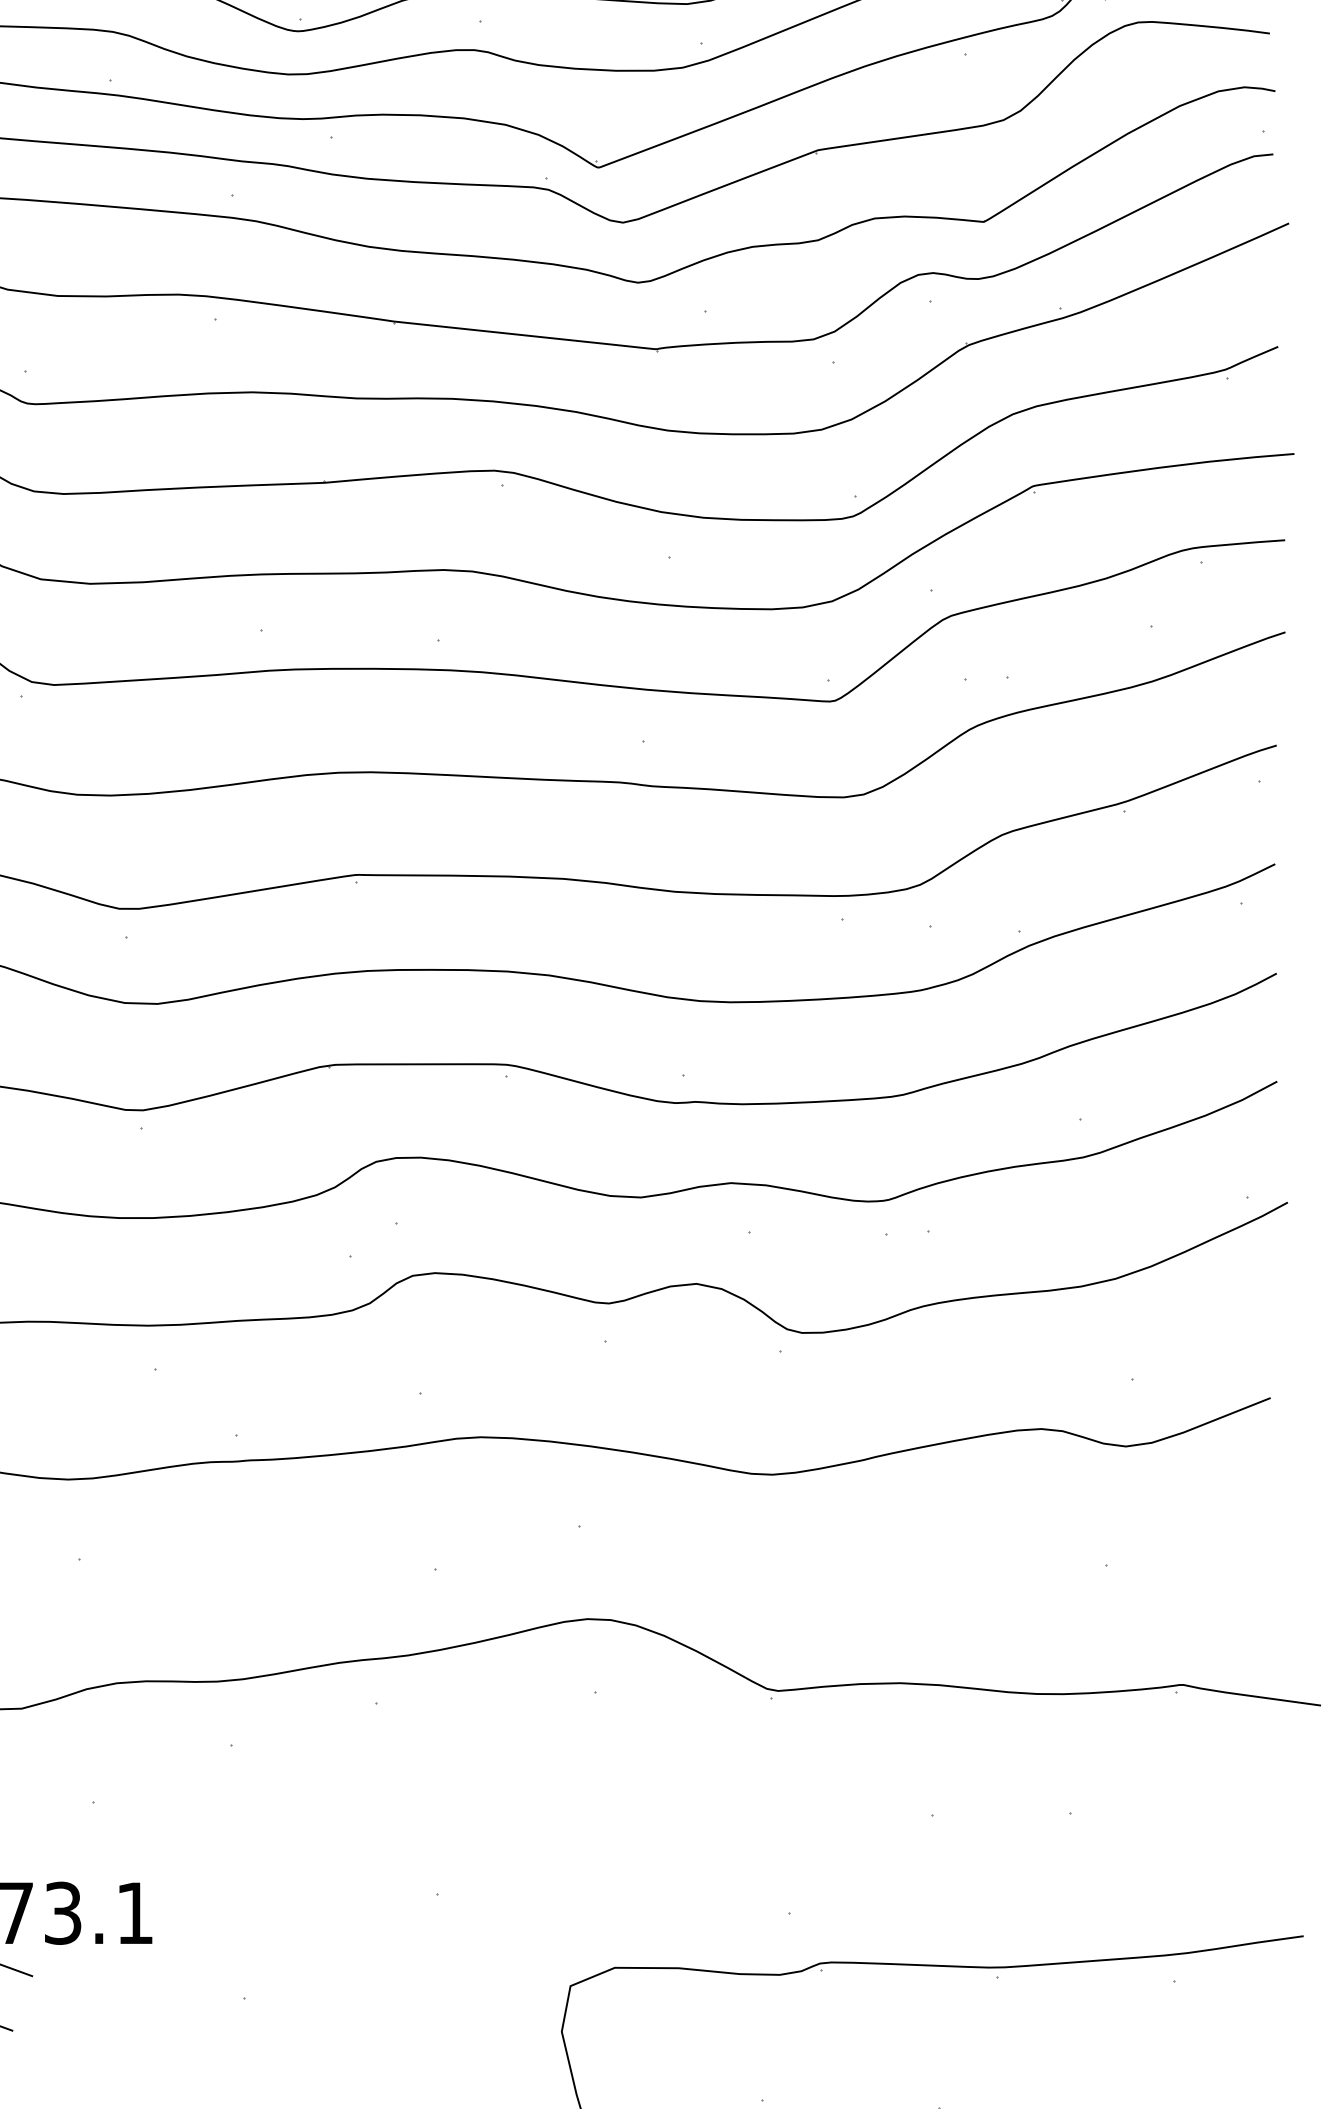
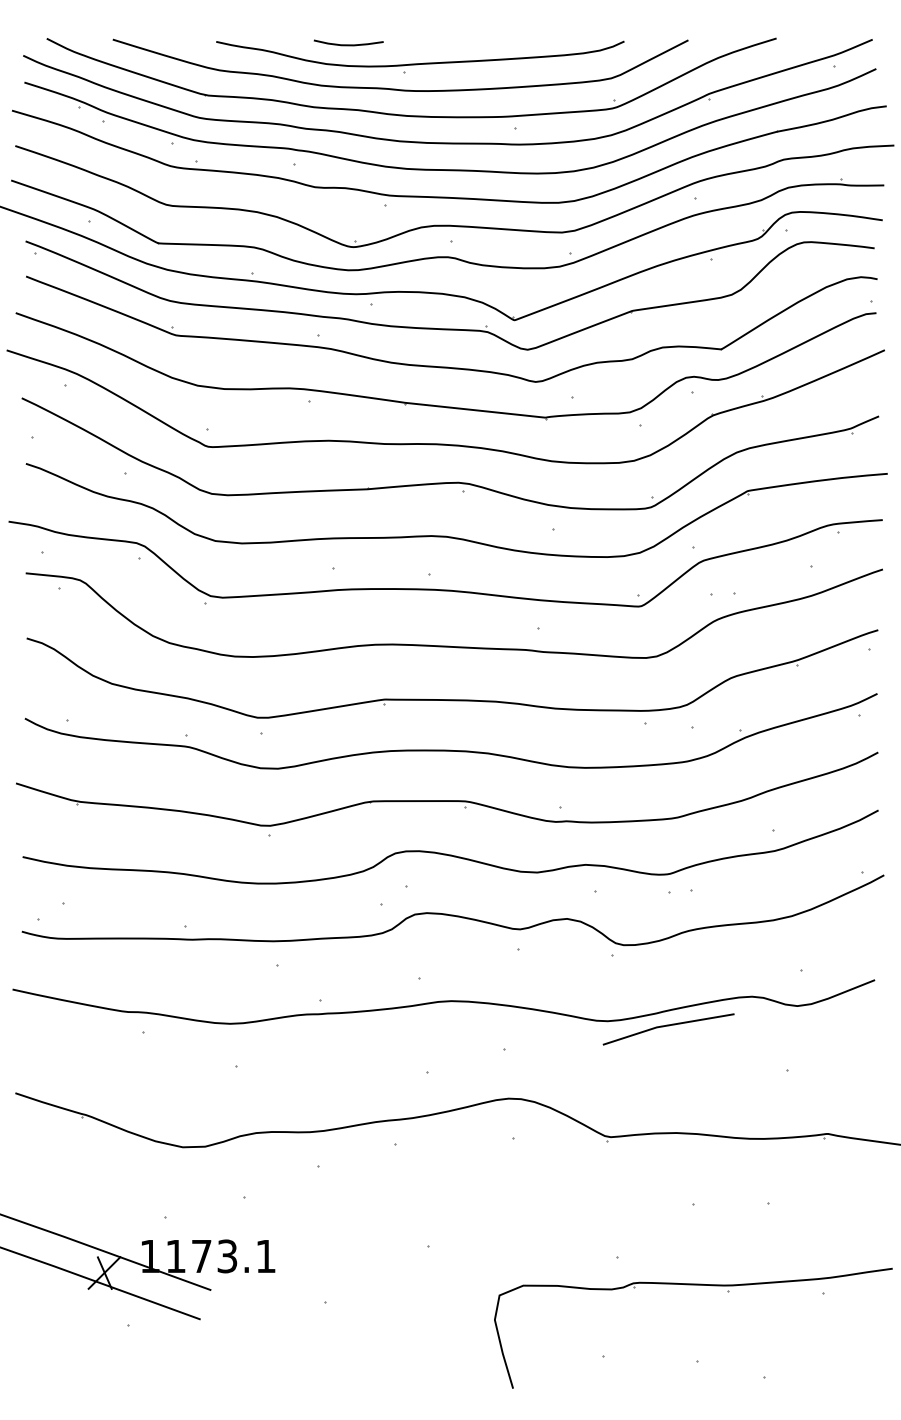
line: (885, 1484) -> (668, 1026), added

